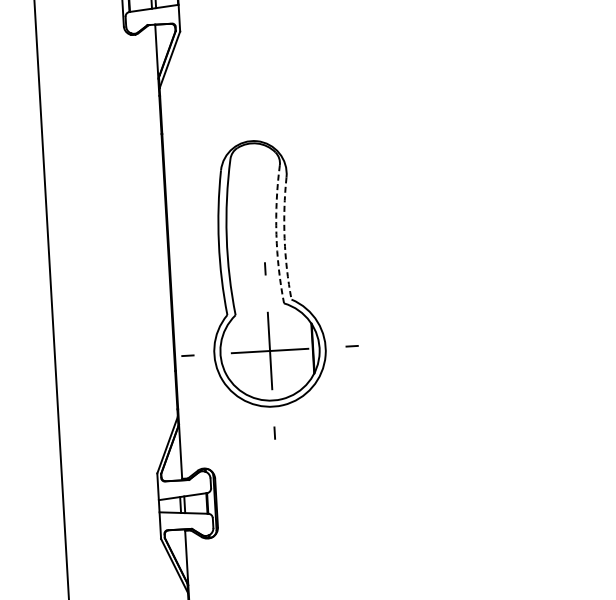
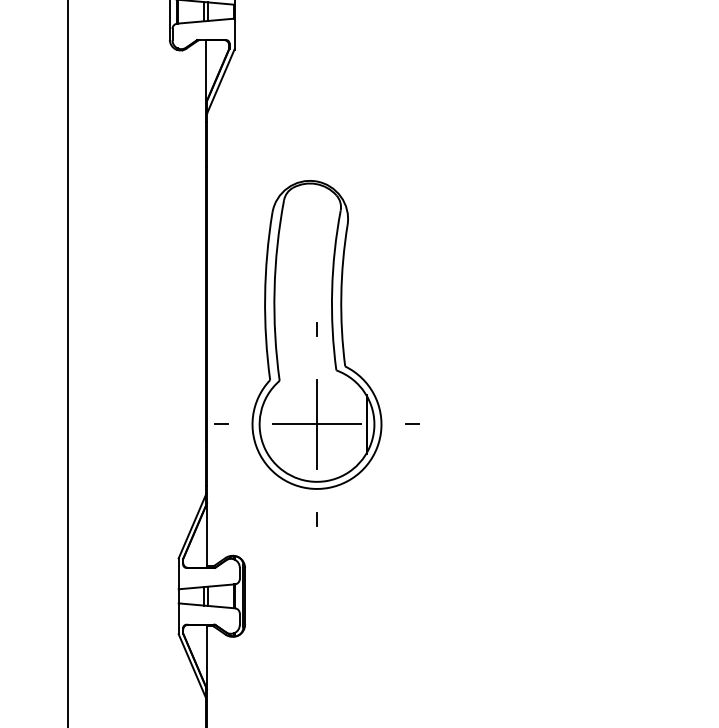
arc: (276, 234) -> (332, 290), dashed -> solid
arc: (284, 238) -> (341, 295), dashed -> solid

